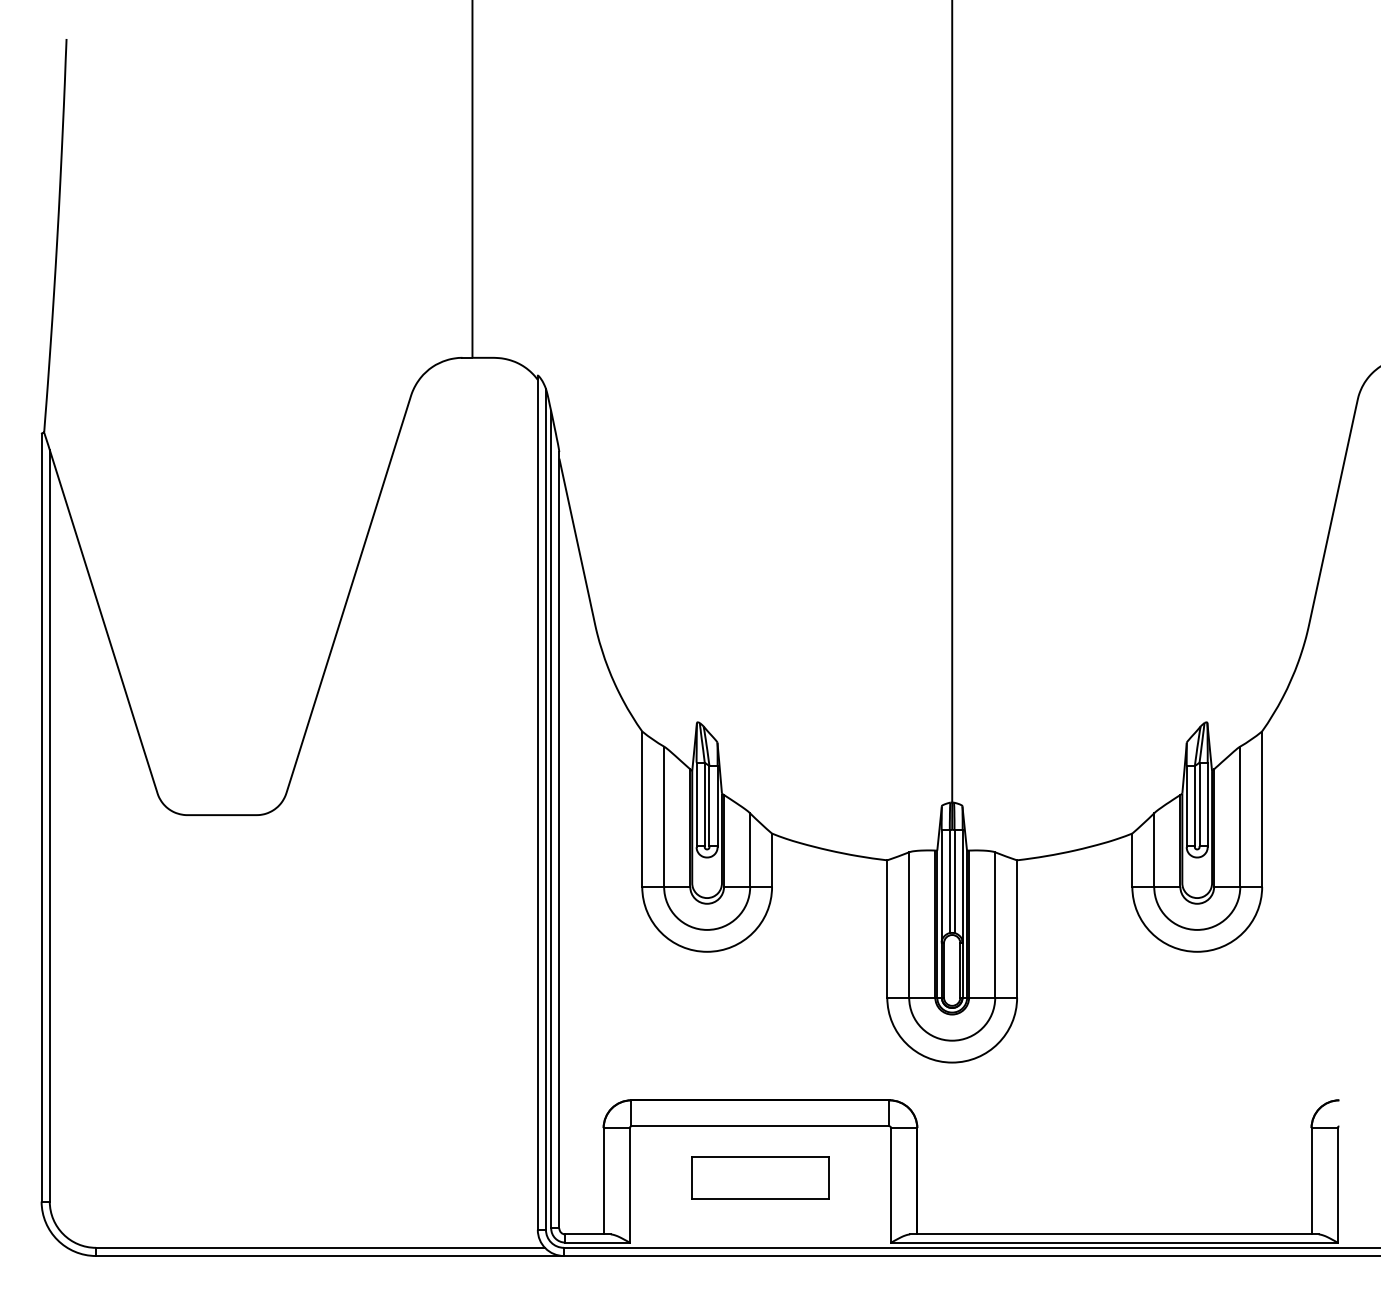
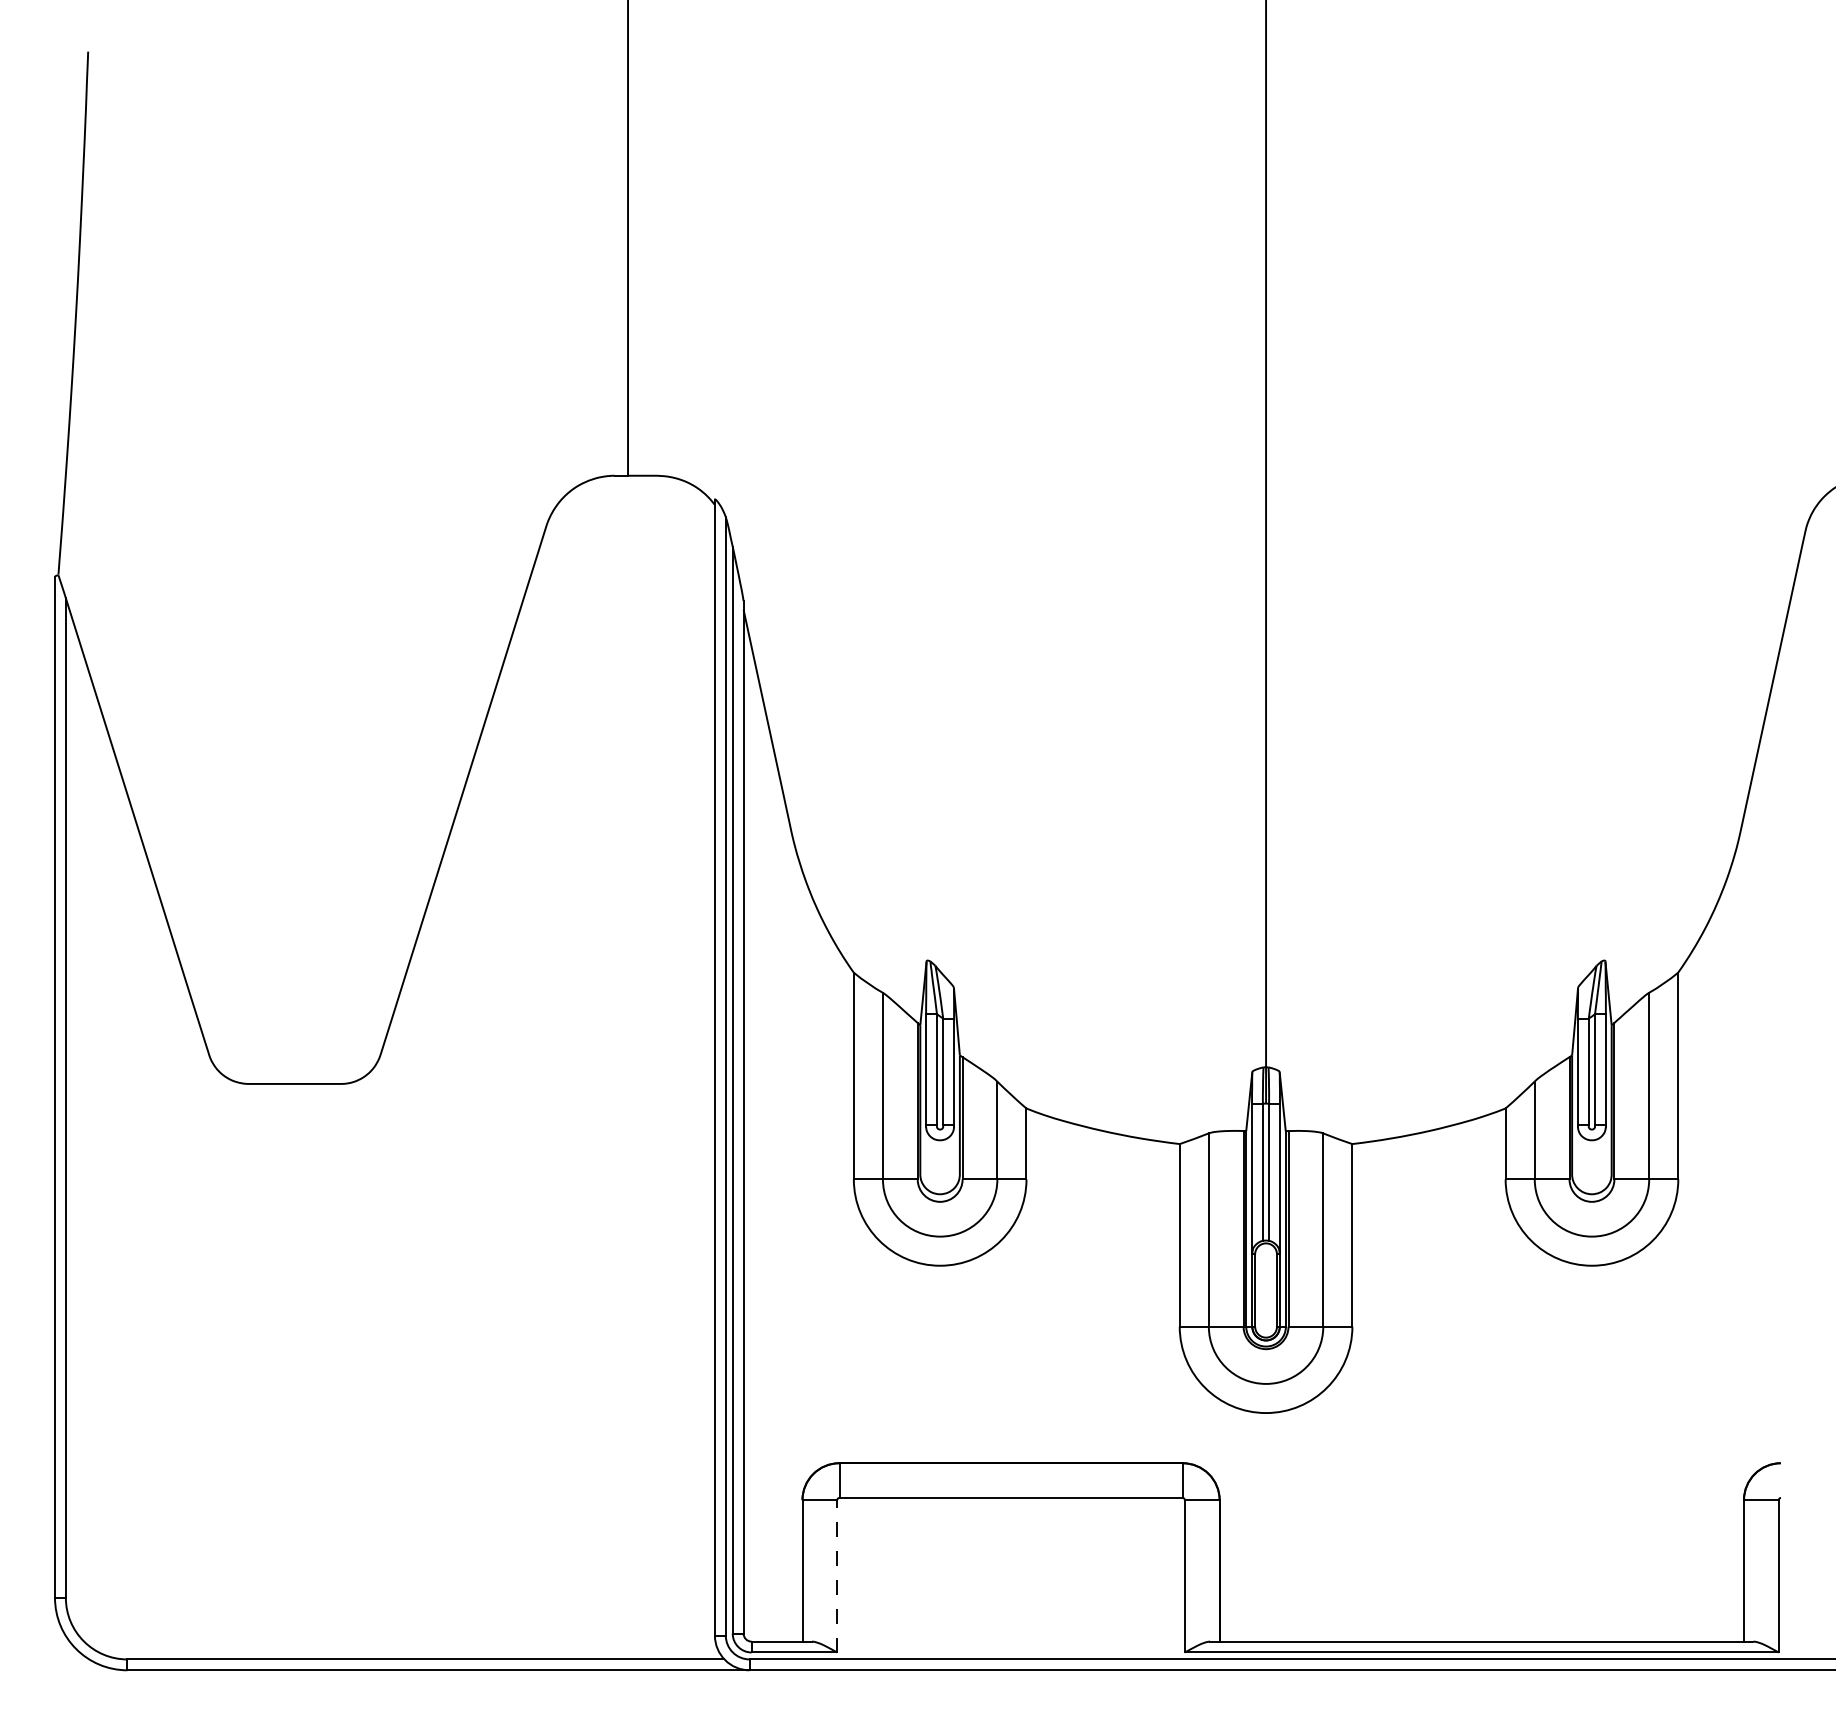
part: (760, 1177) -> (1010, 1566), removed
line: (629, 1184) -> (837, 1575), solid -> dashed

